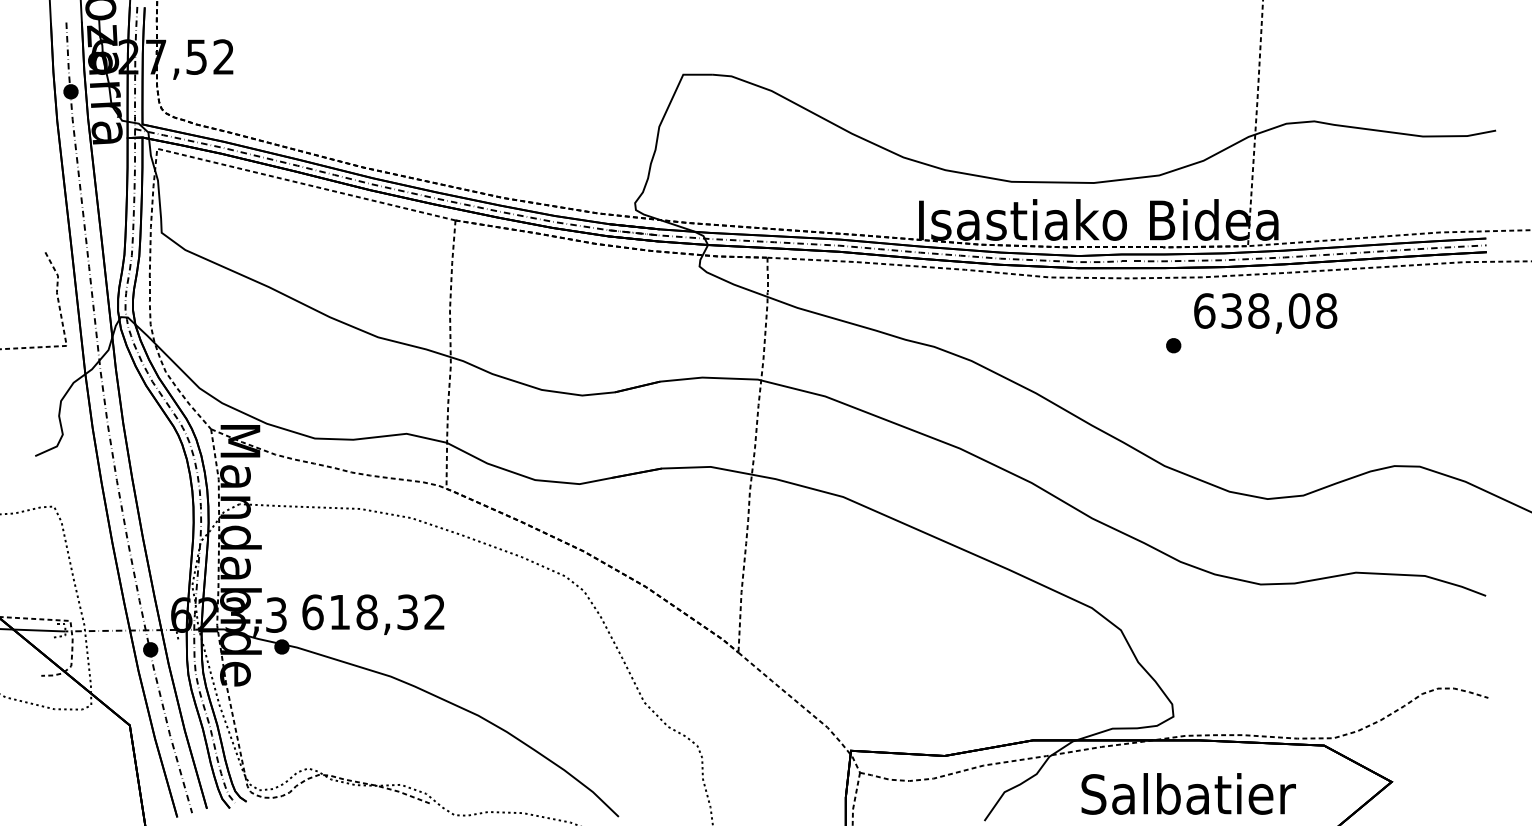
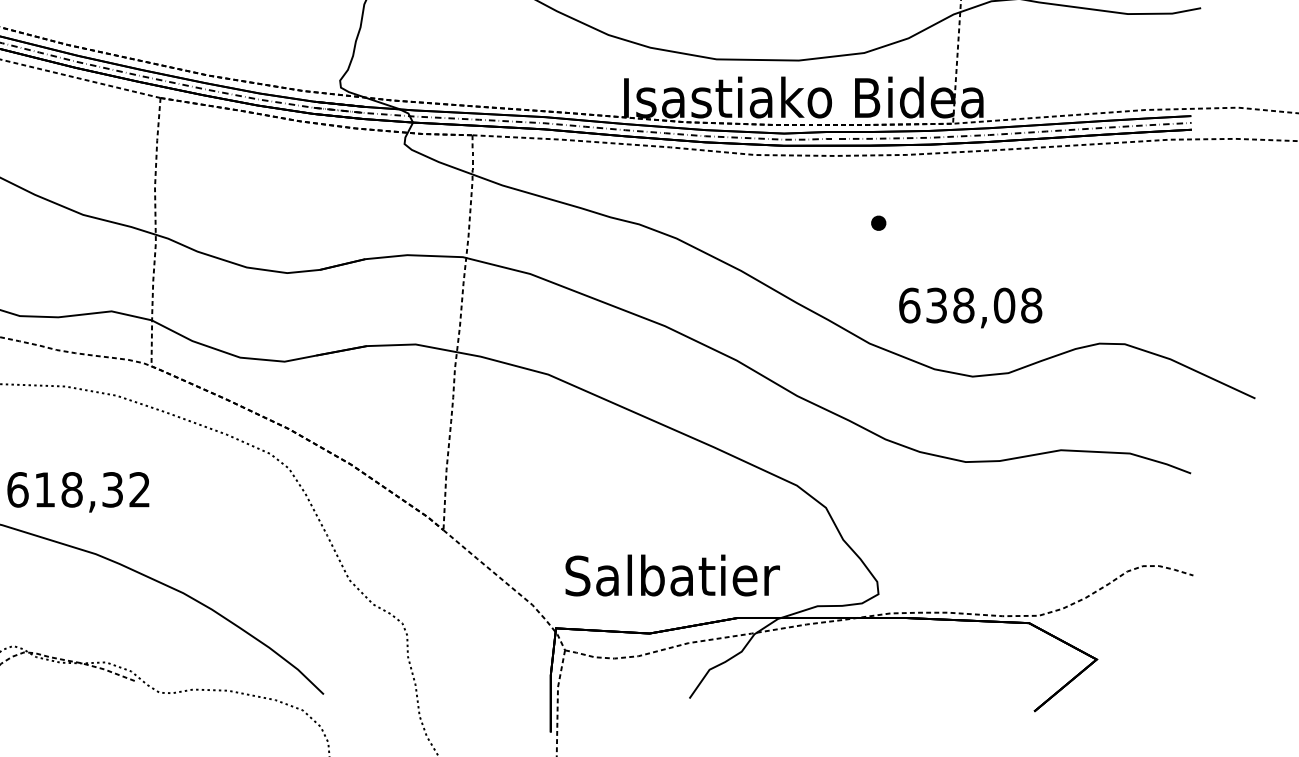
text: (1265, 313) -> (970, 308), moved
text: (1188, 793) -> (672, 575), moved

